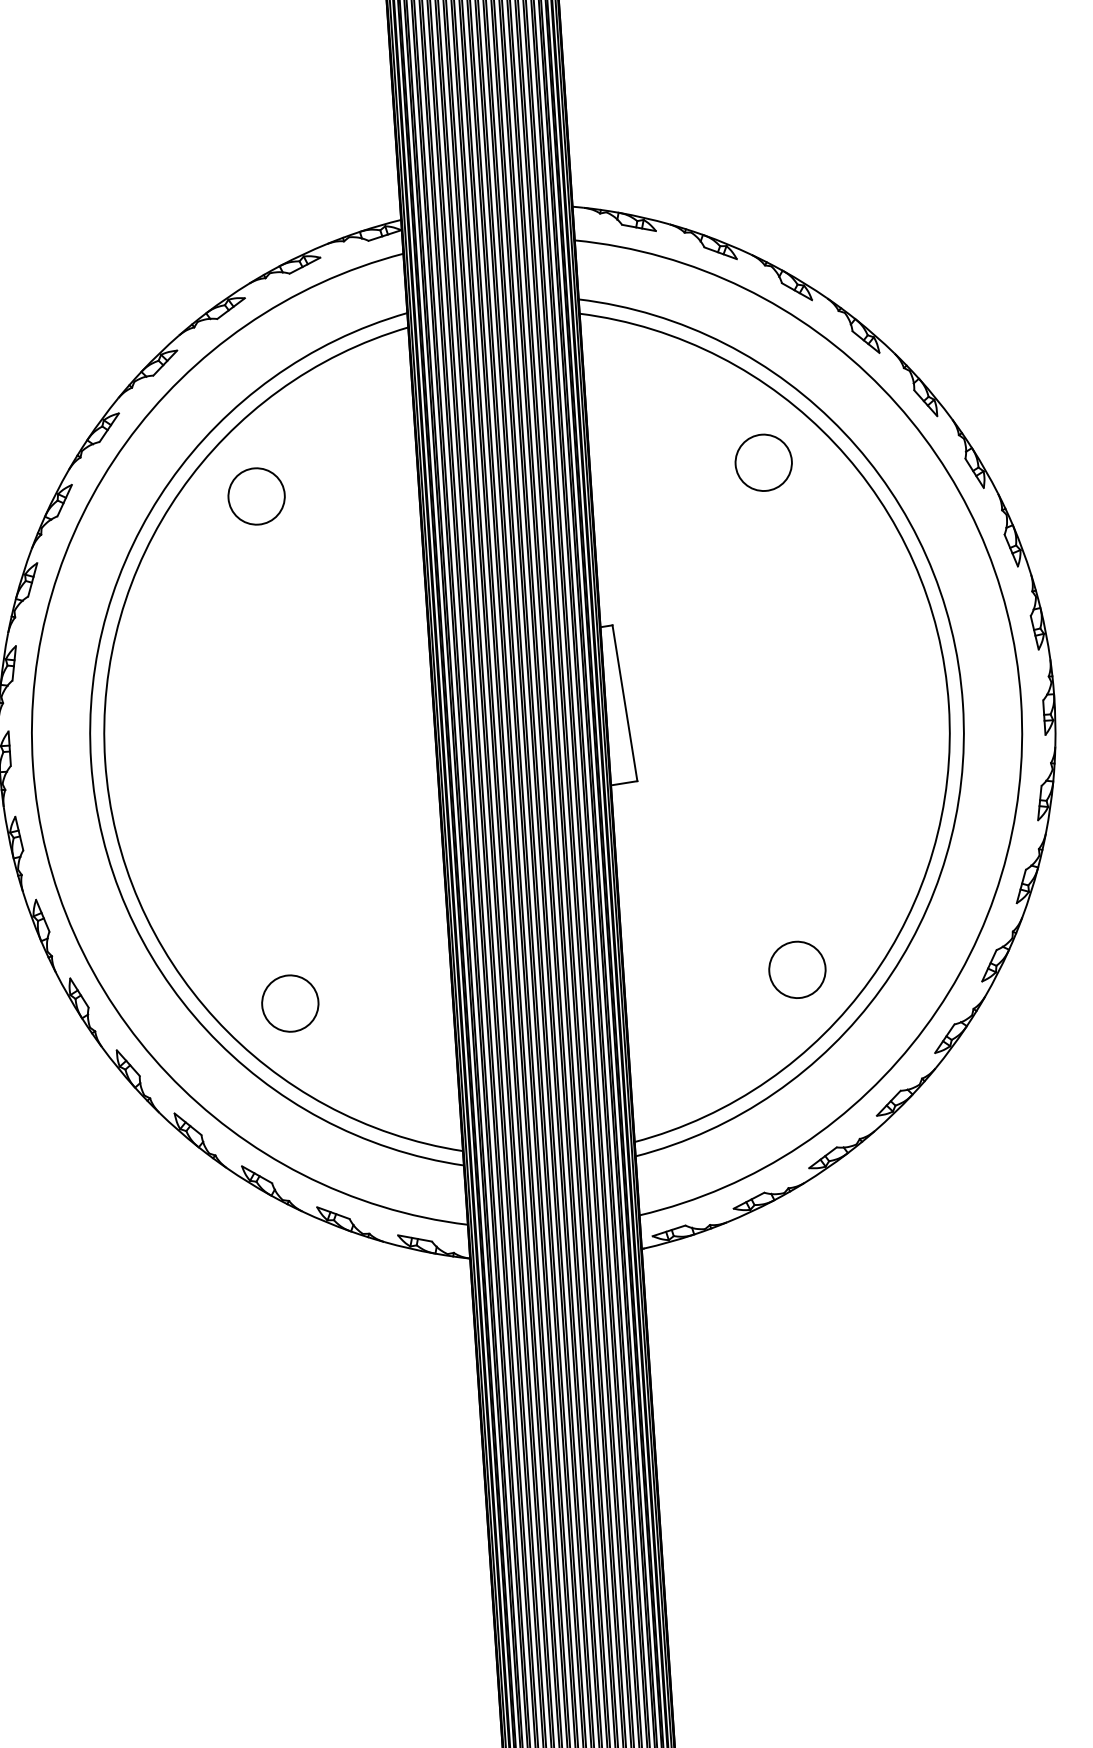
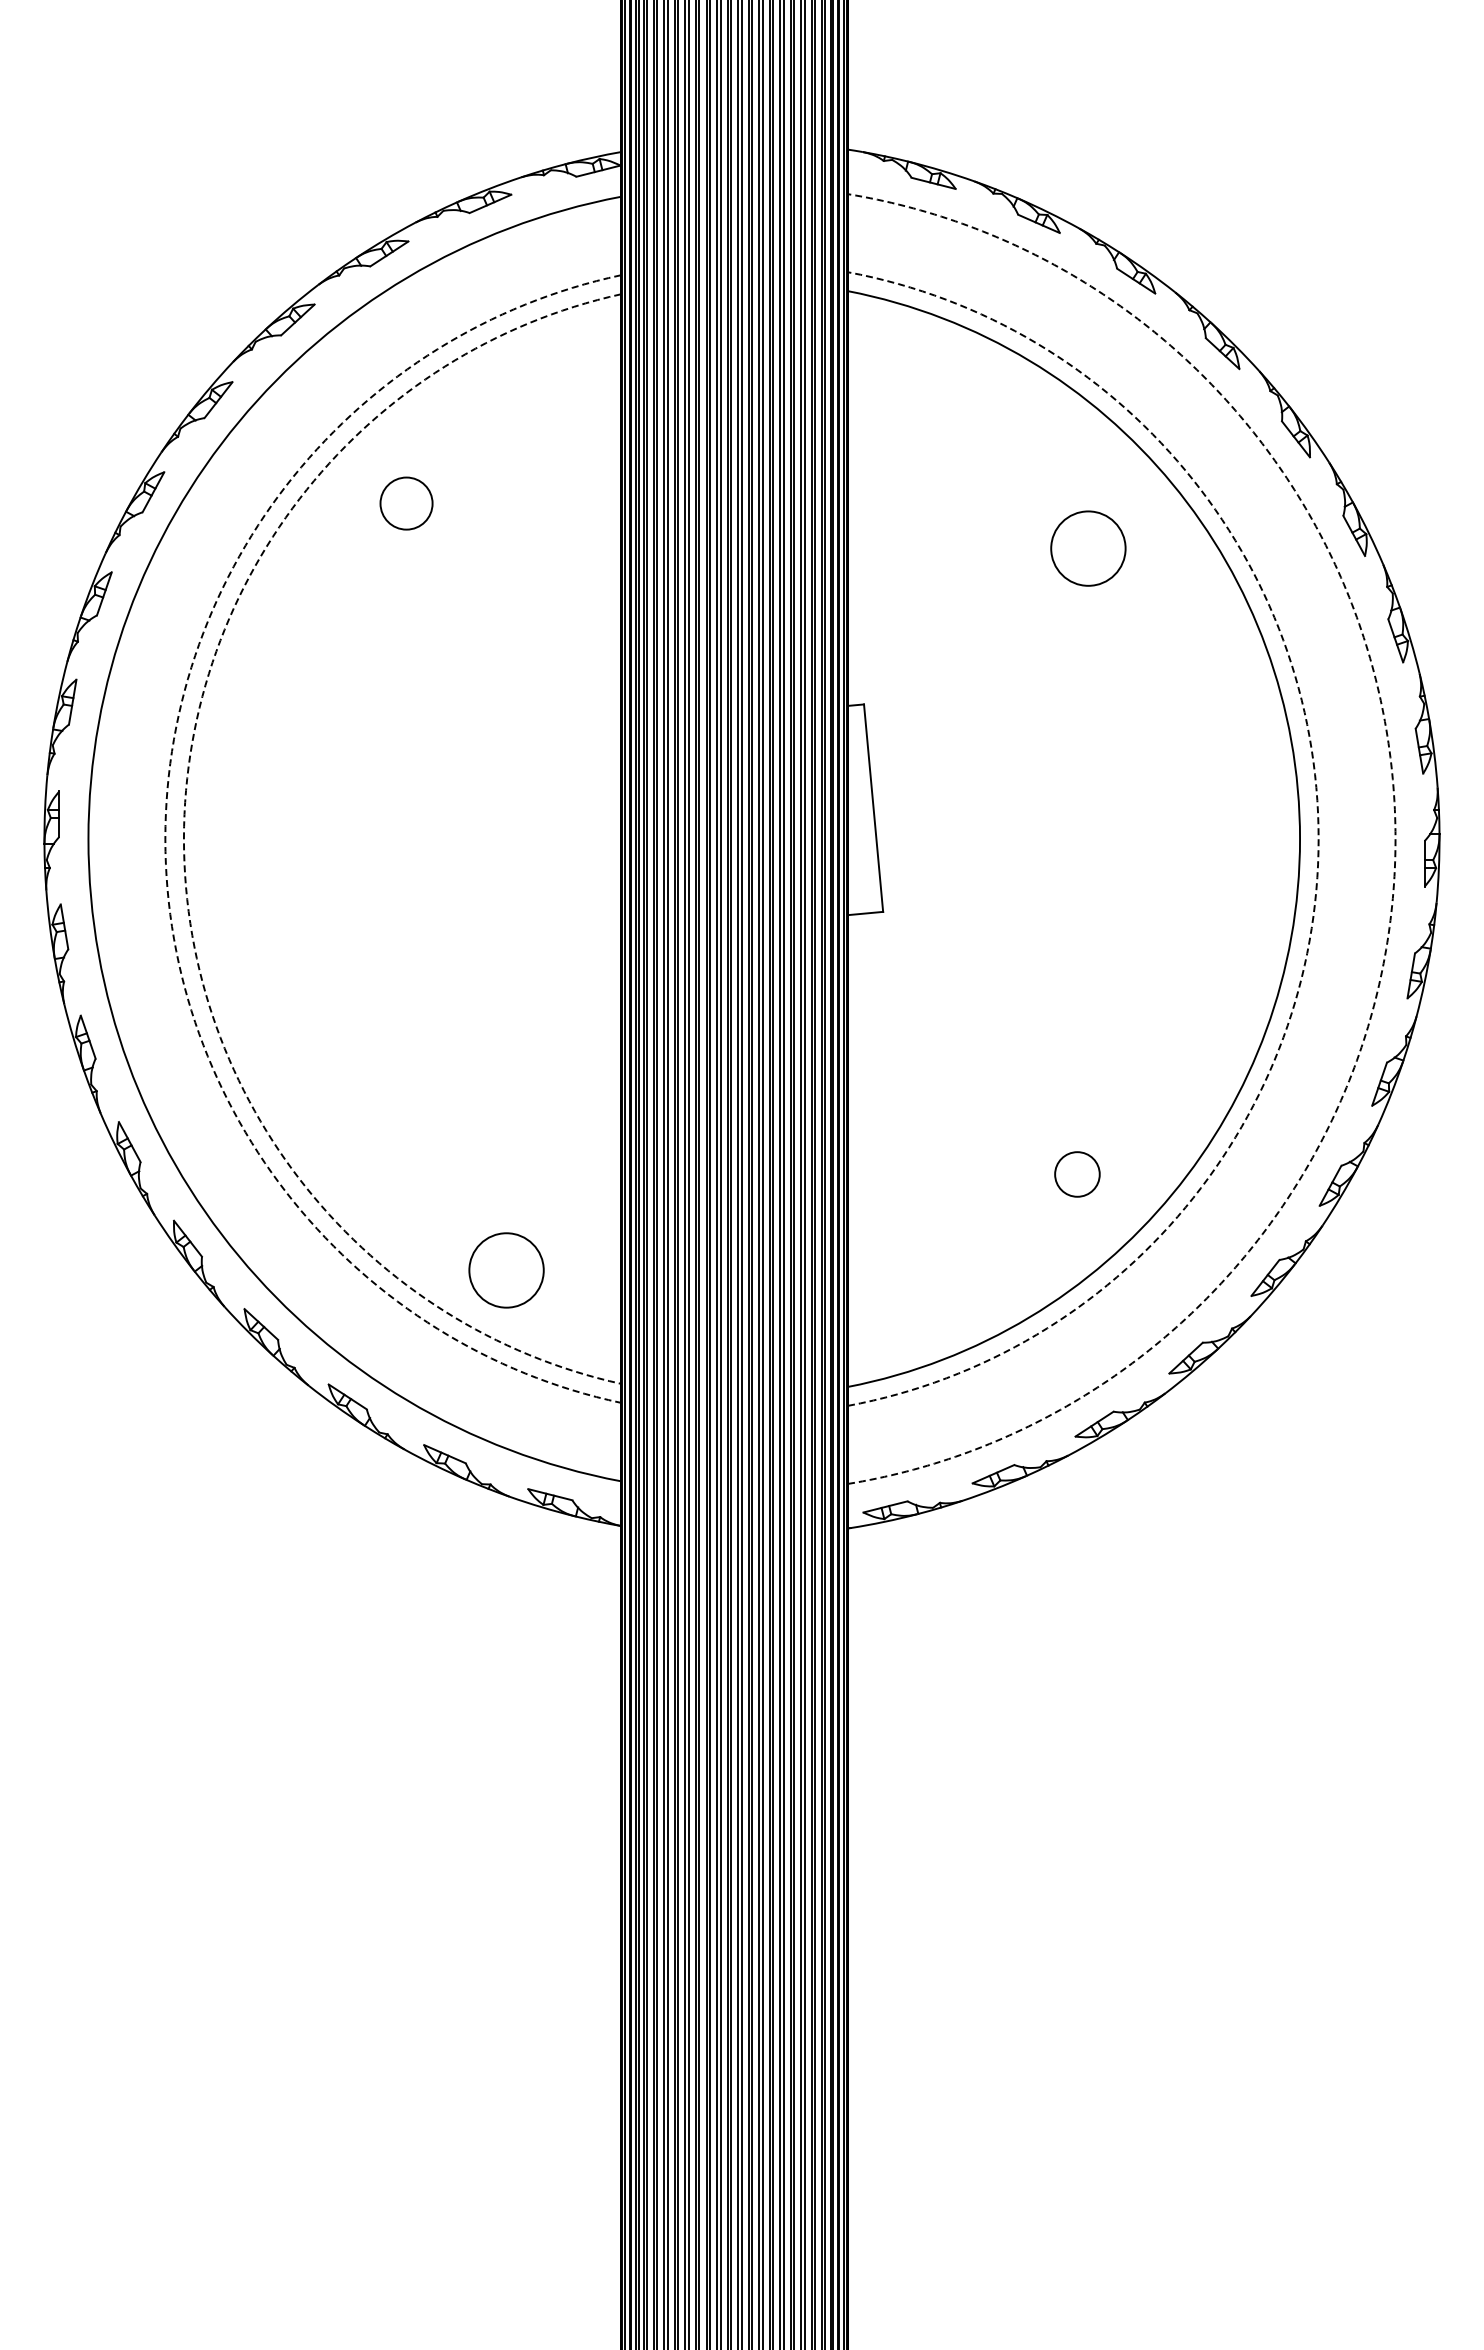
circle: (763, 462) -> (1088, 548), moved
circle: (256, 496) -> (406, 503), size x0.7
arc: (1021, 700) -> (1395, 839), solid -> dashed
arc: (962, 704) -> (1318, 839), solid -> dashed
arc: (104, 761) -> (183, 839), solid -> dashed
arc: (91, 762) -> (165, 839), solid -> dashed
circle: (797, 969) -> (1077, 1174), size x0.6
circle: (290, 1003) -> (506, 1270), moved

